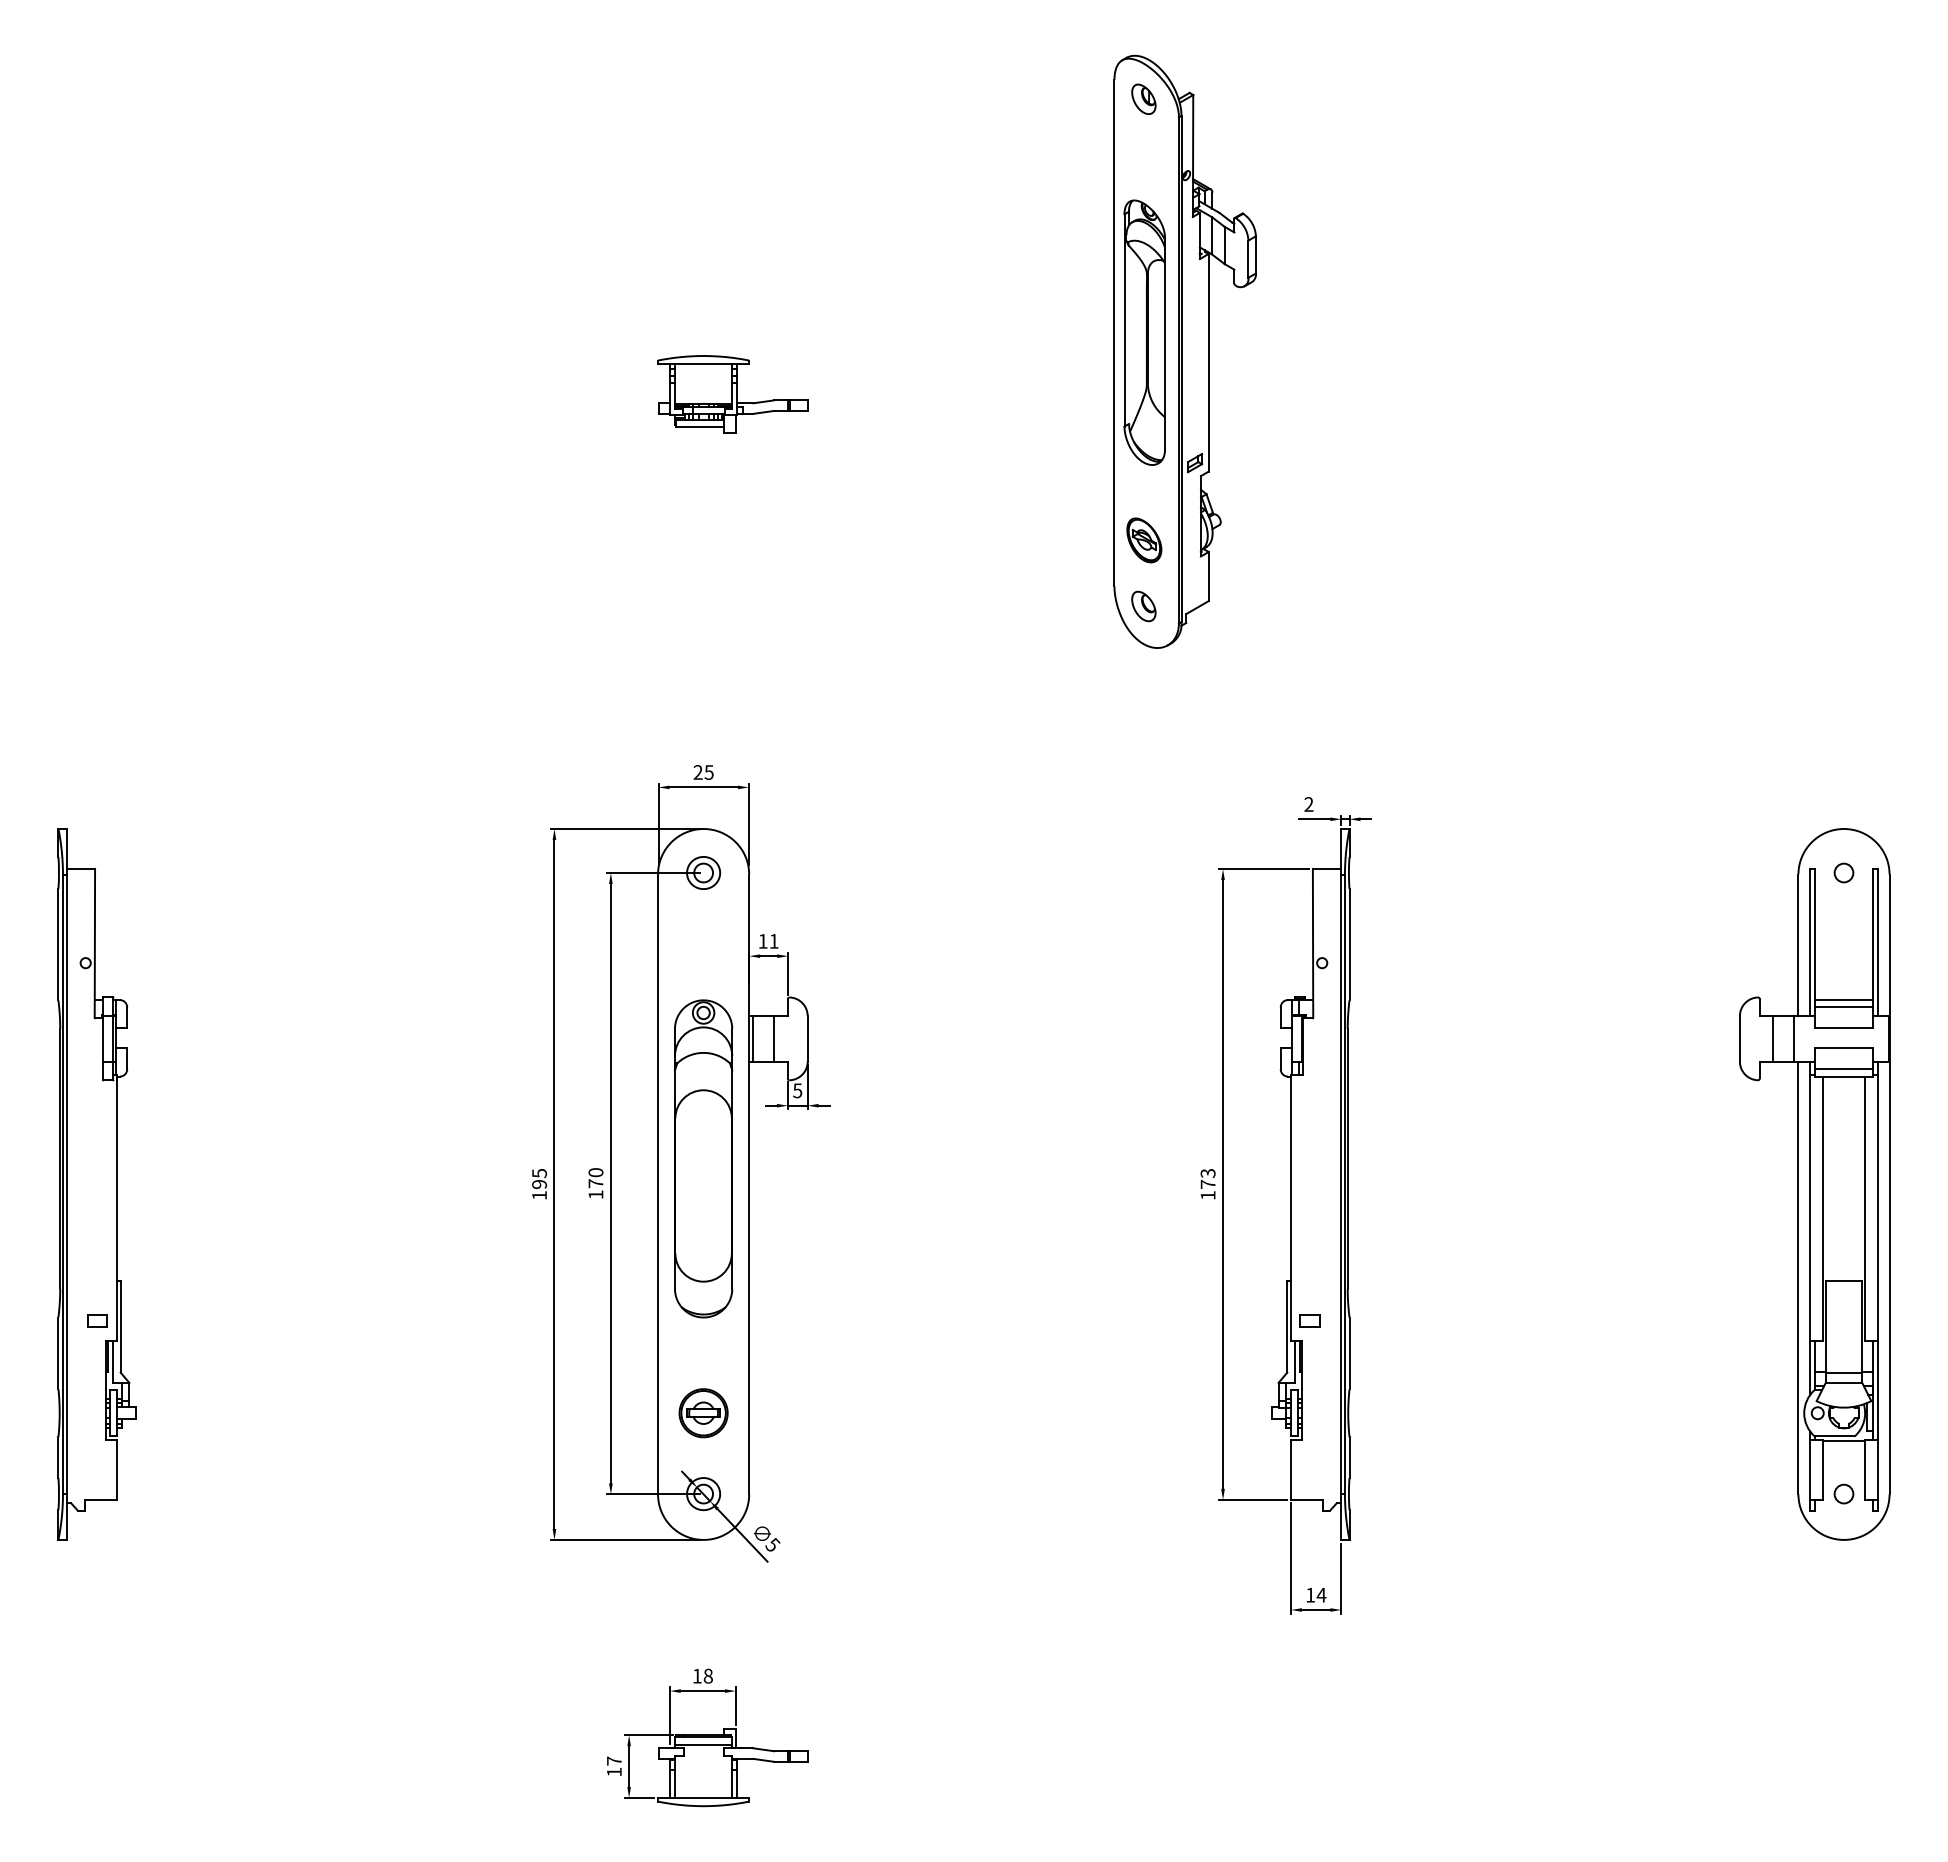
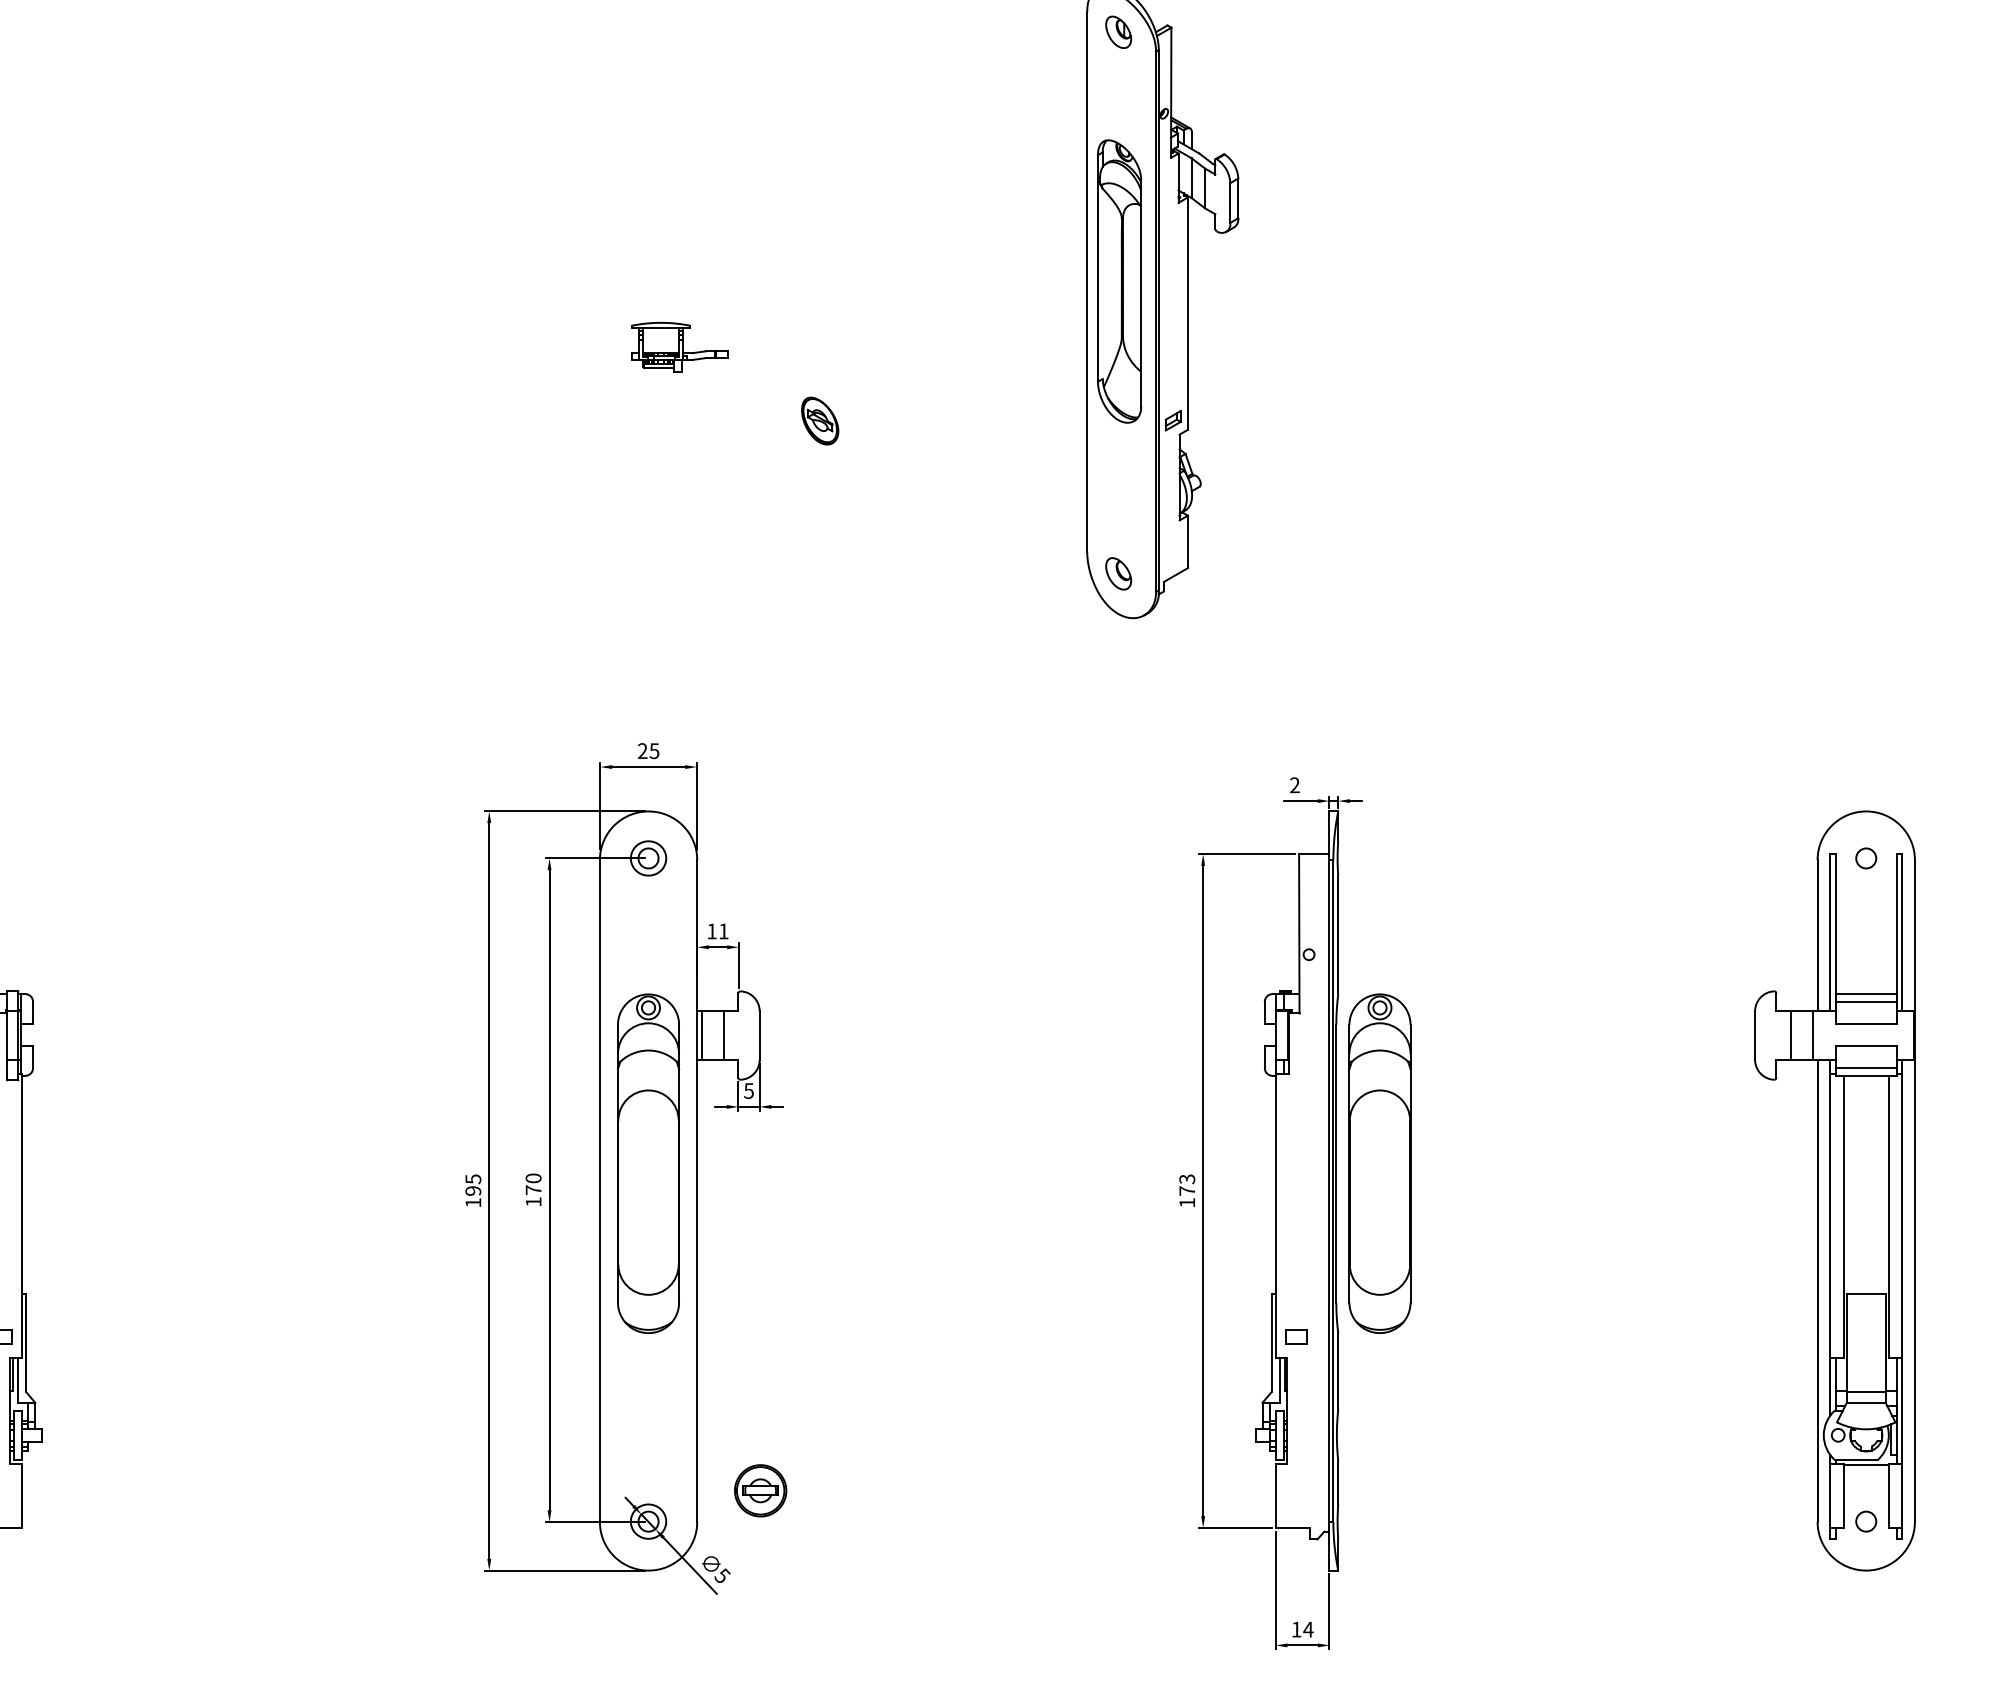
part: (732, 394) -> (679, 347), size x0.6
part: (1144, 540) -> (820, 421), moved
part: (1388, 1158) -> (1379, 1163), added
part: (703, 1413) -> (760, 1491), moved

